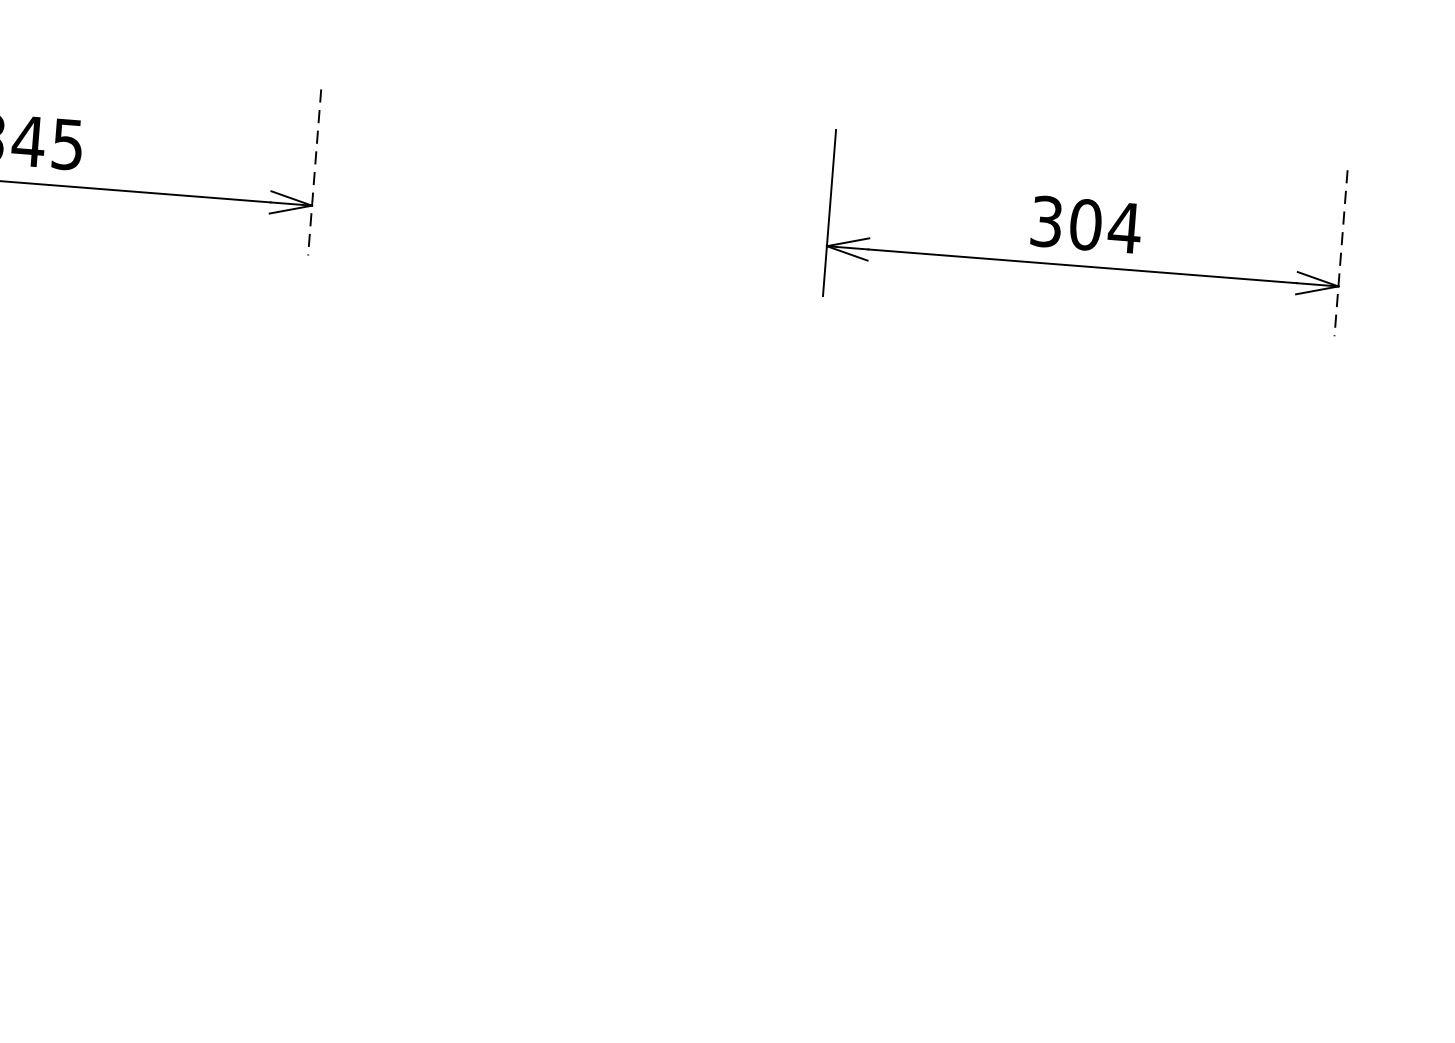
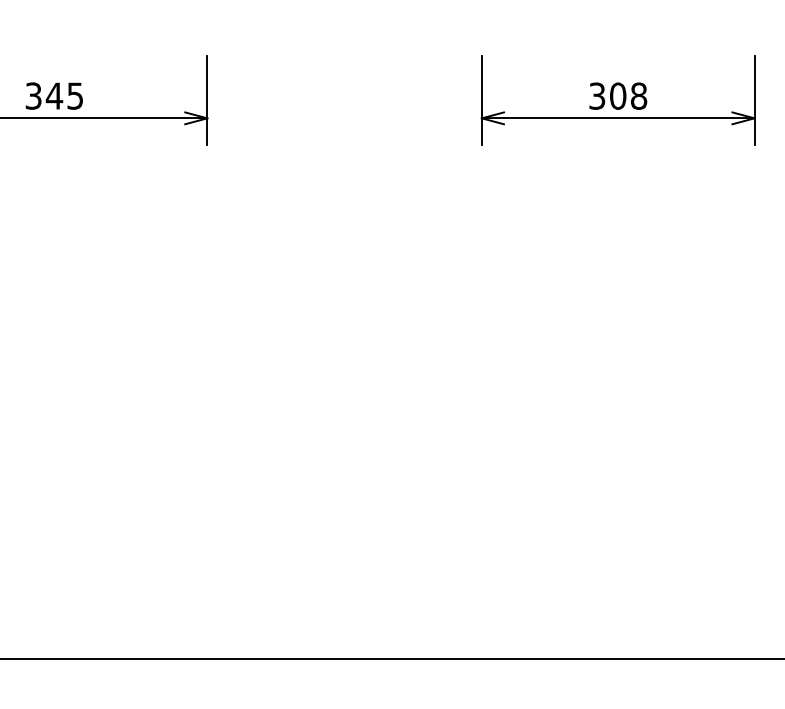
line: (314, 174) -> (207, 101), dashed -> solid
text: (1124, 226) -> (638, 95), 304 -> 308
line: (1340, 254) -> (754, 101), dashed -> solid

